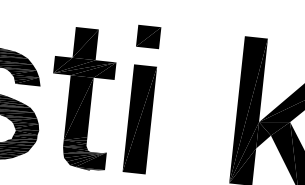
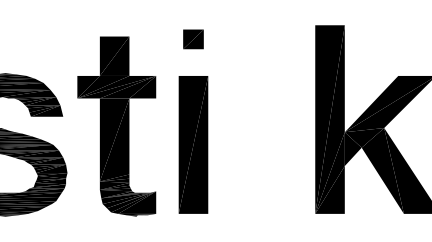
part: (148, 37) -> (193, 39), size x0.7

